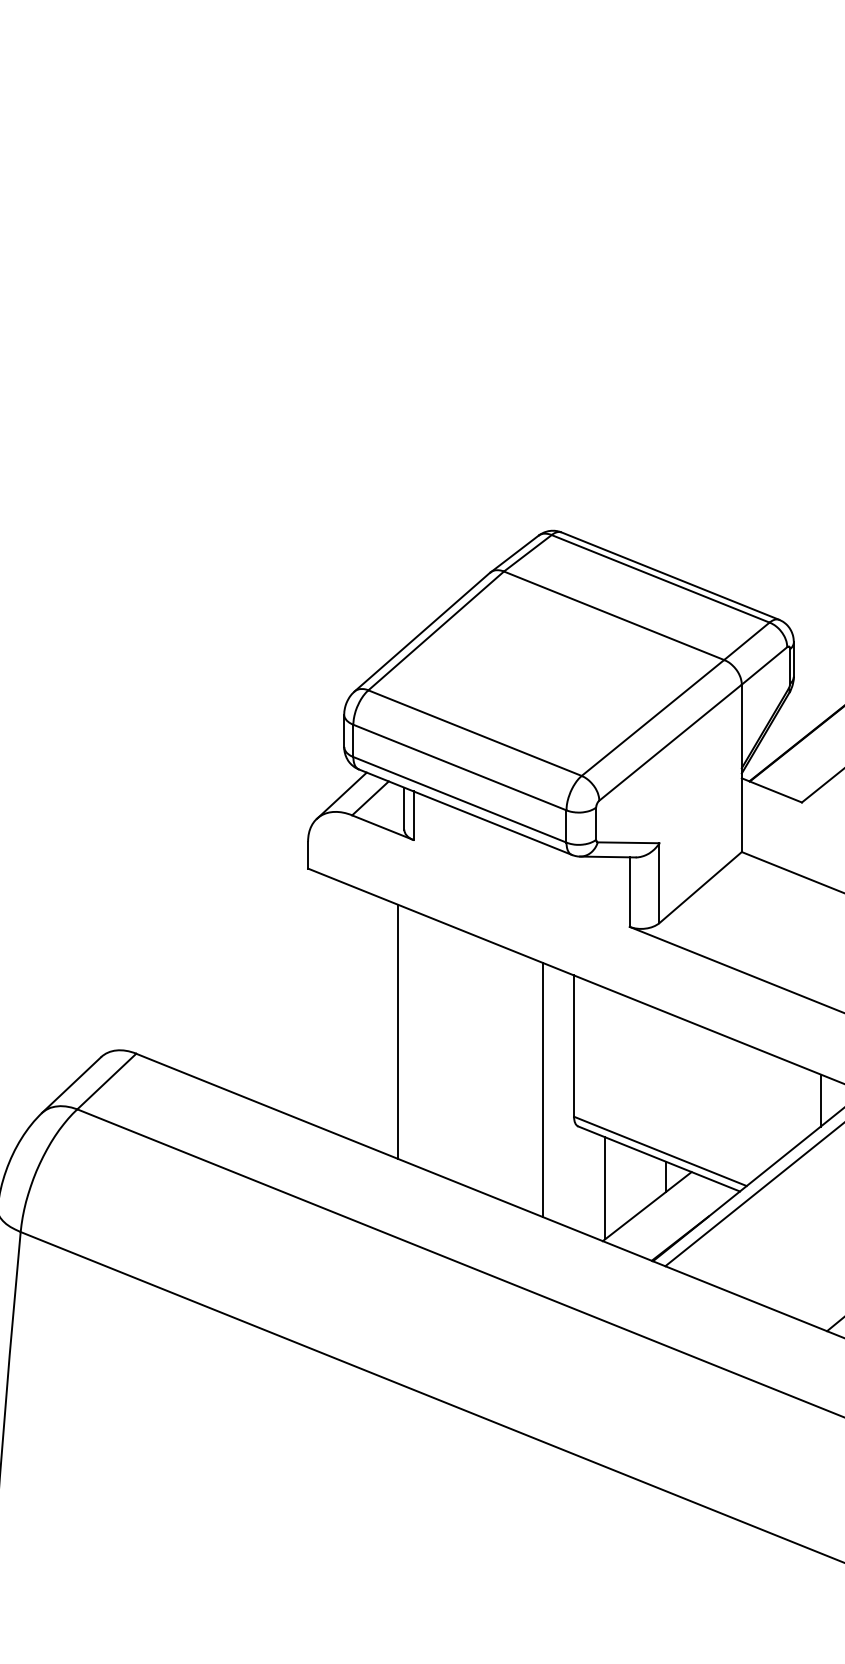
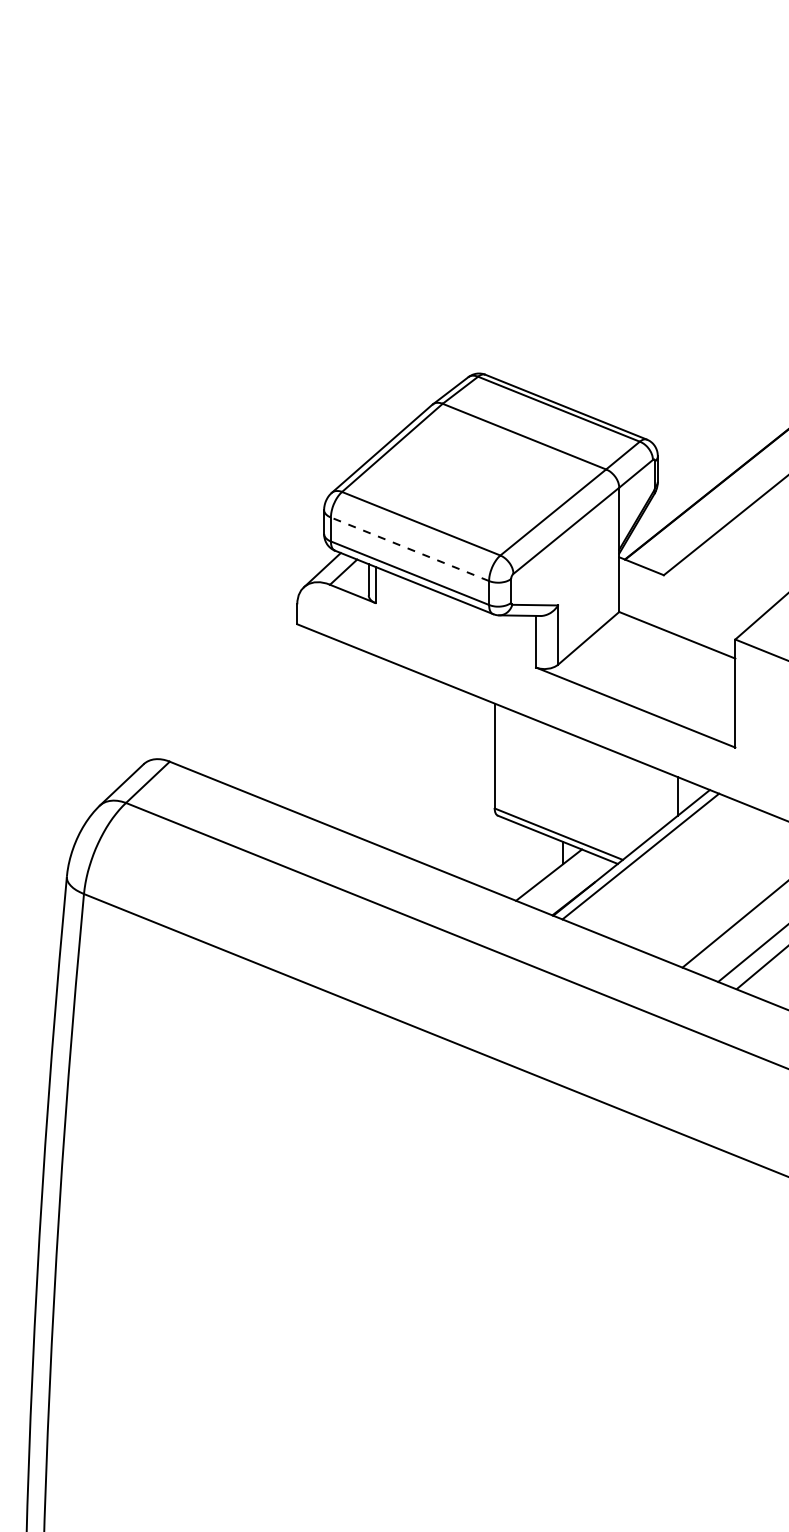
line: (459, 767) -> (409, 549), solid -> dashed
line: (398, 1031) -> (364, 745), removed
line: (542, 1089) -> (471, 788), removed
line: (604, 1188) -> (517, 861), removed

